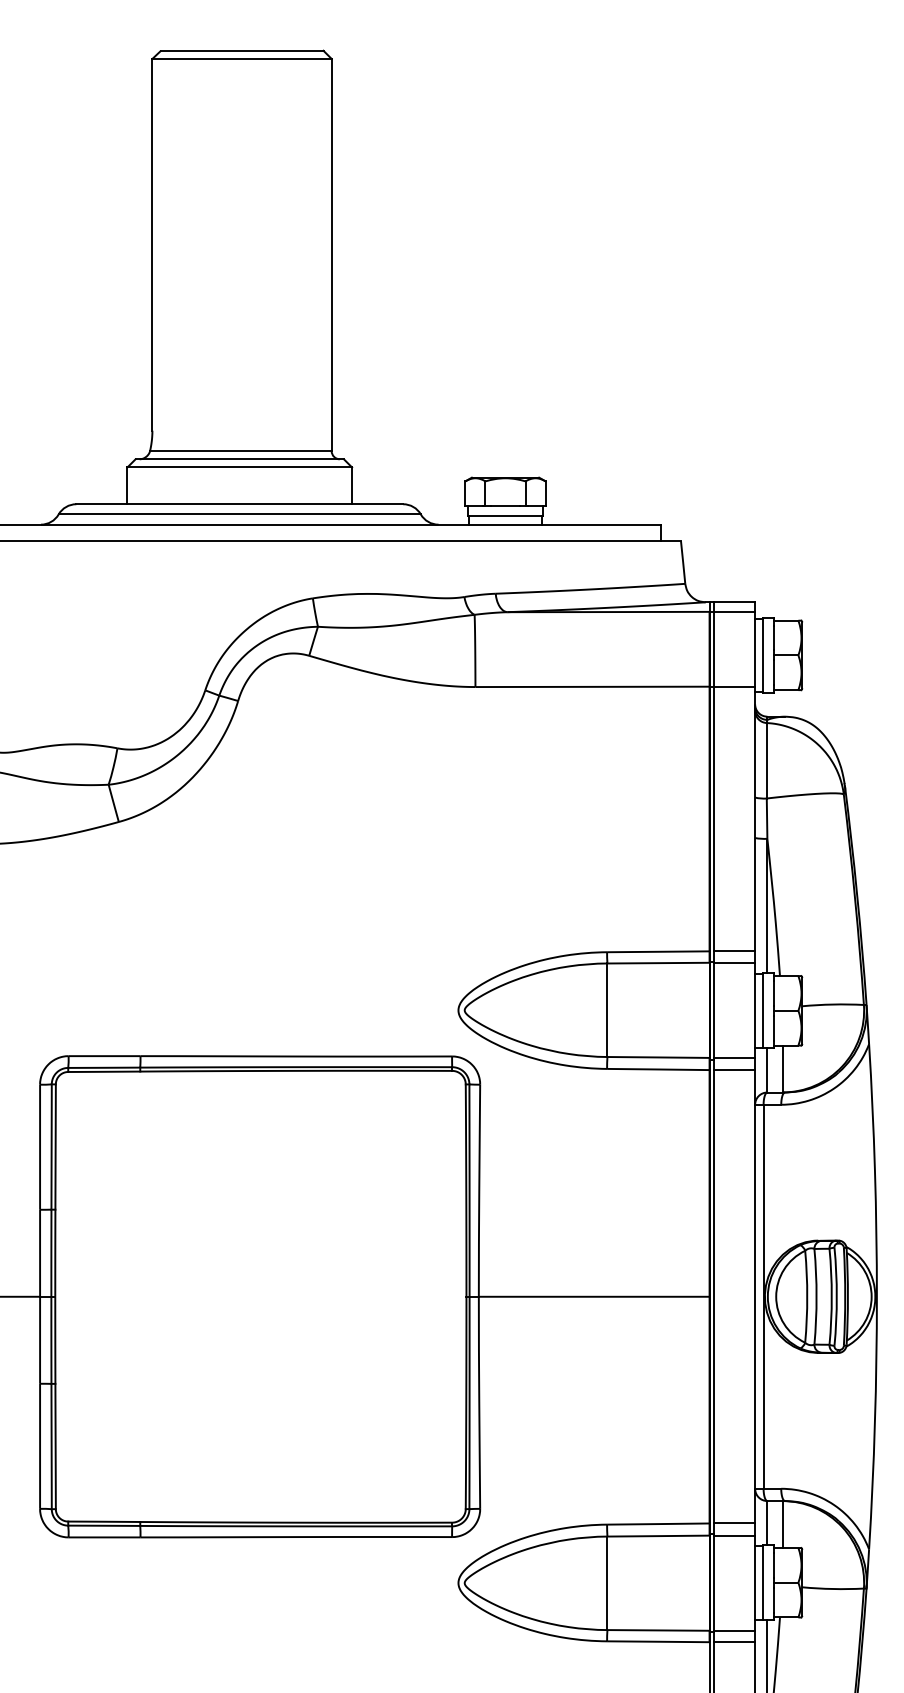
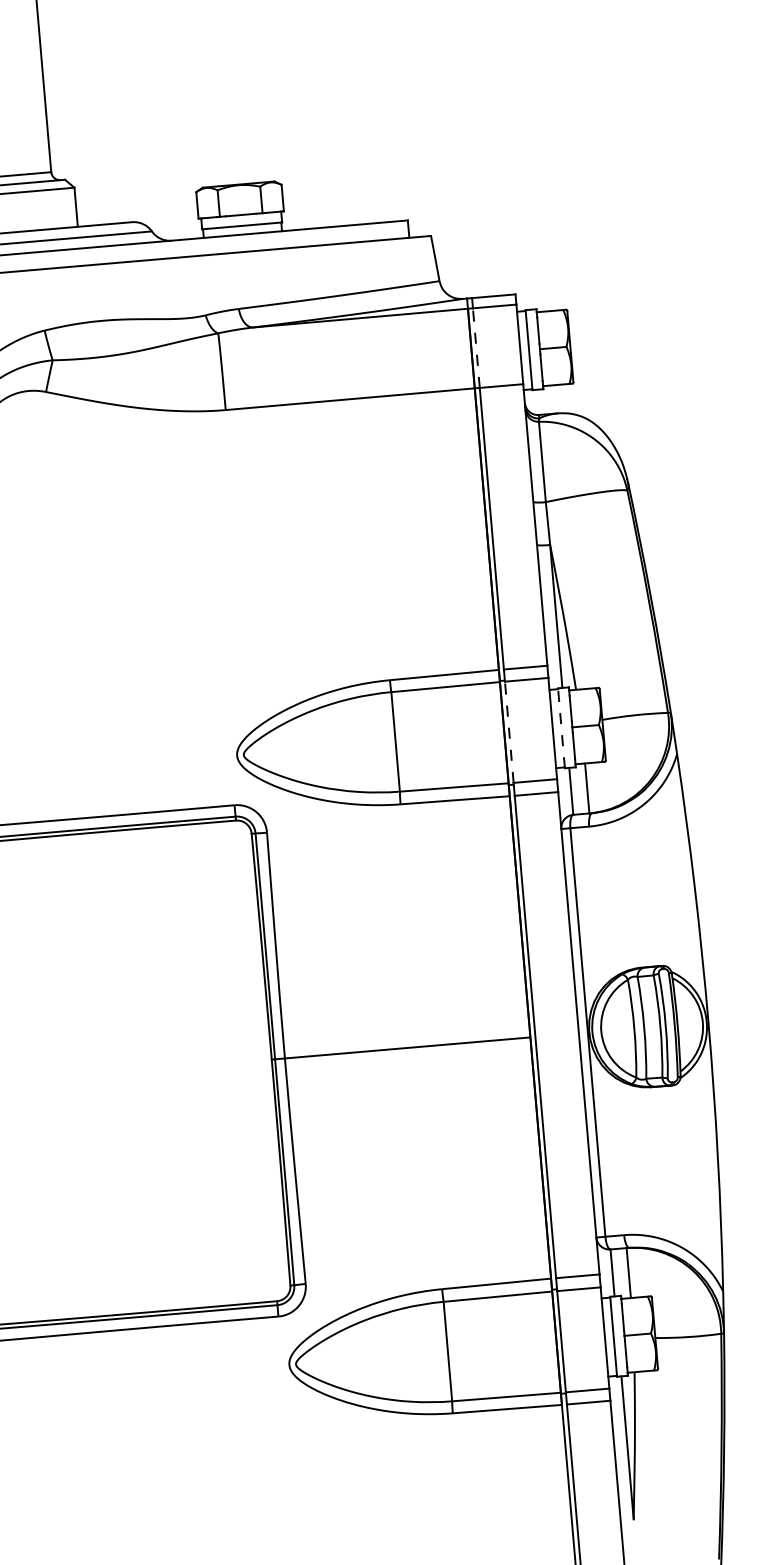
line: (714, 648) -> (476, 347), solid -> dashed
line: (714, 1010) -> (509, 732), solid -> dashed
line: (763, 1010) -> (561, 727), solid -> dashed

